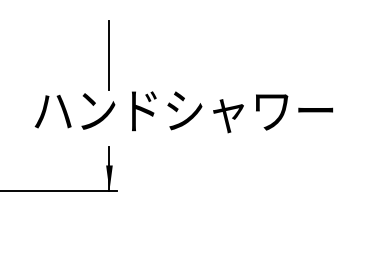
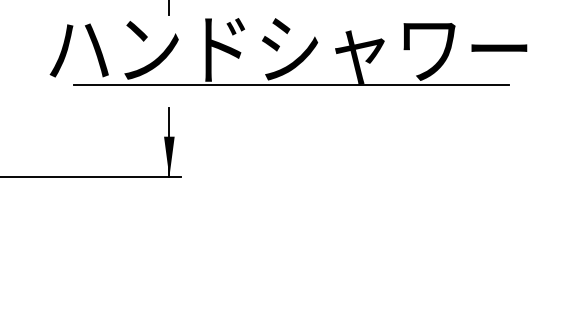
line: (185, 133) -> (291, 85), added

